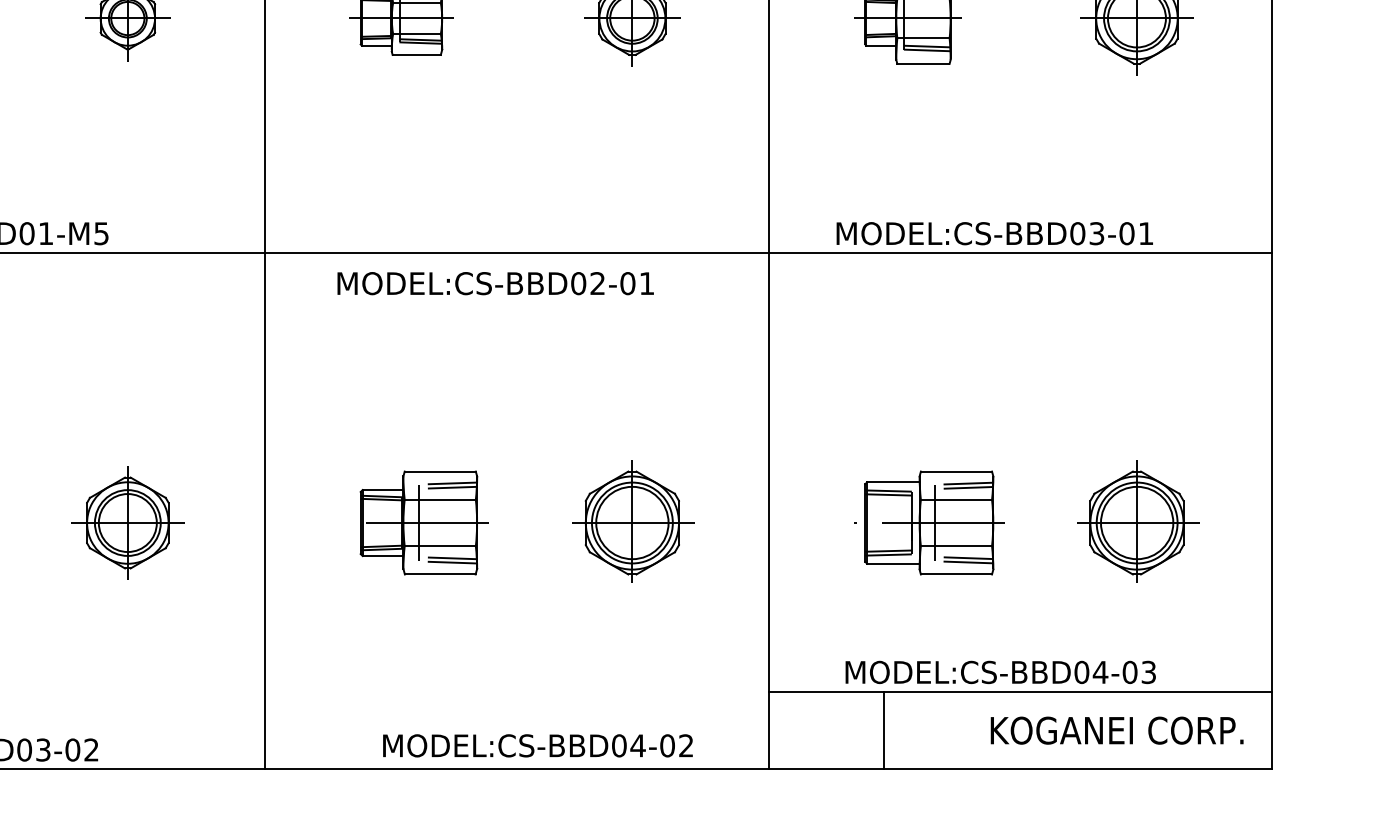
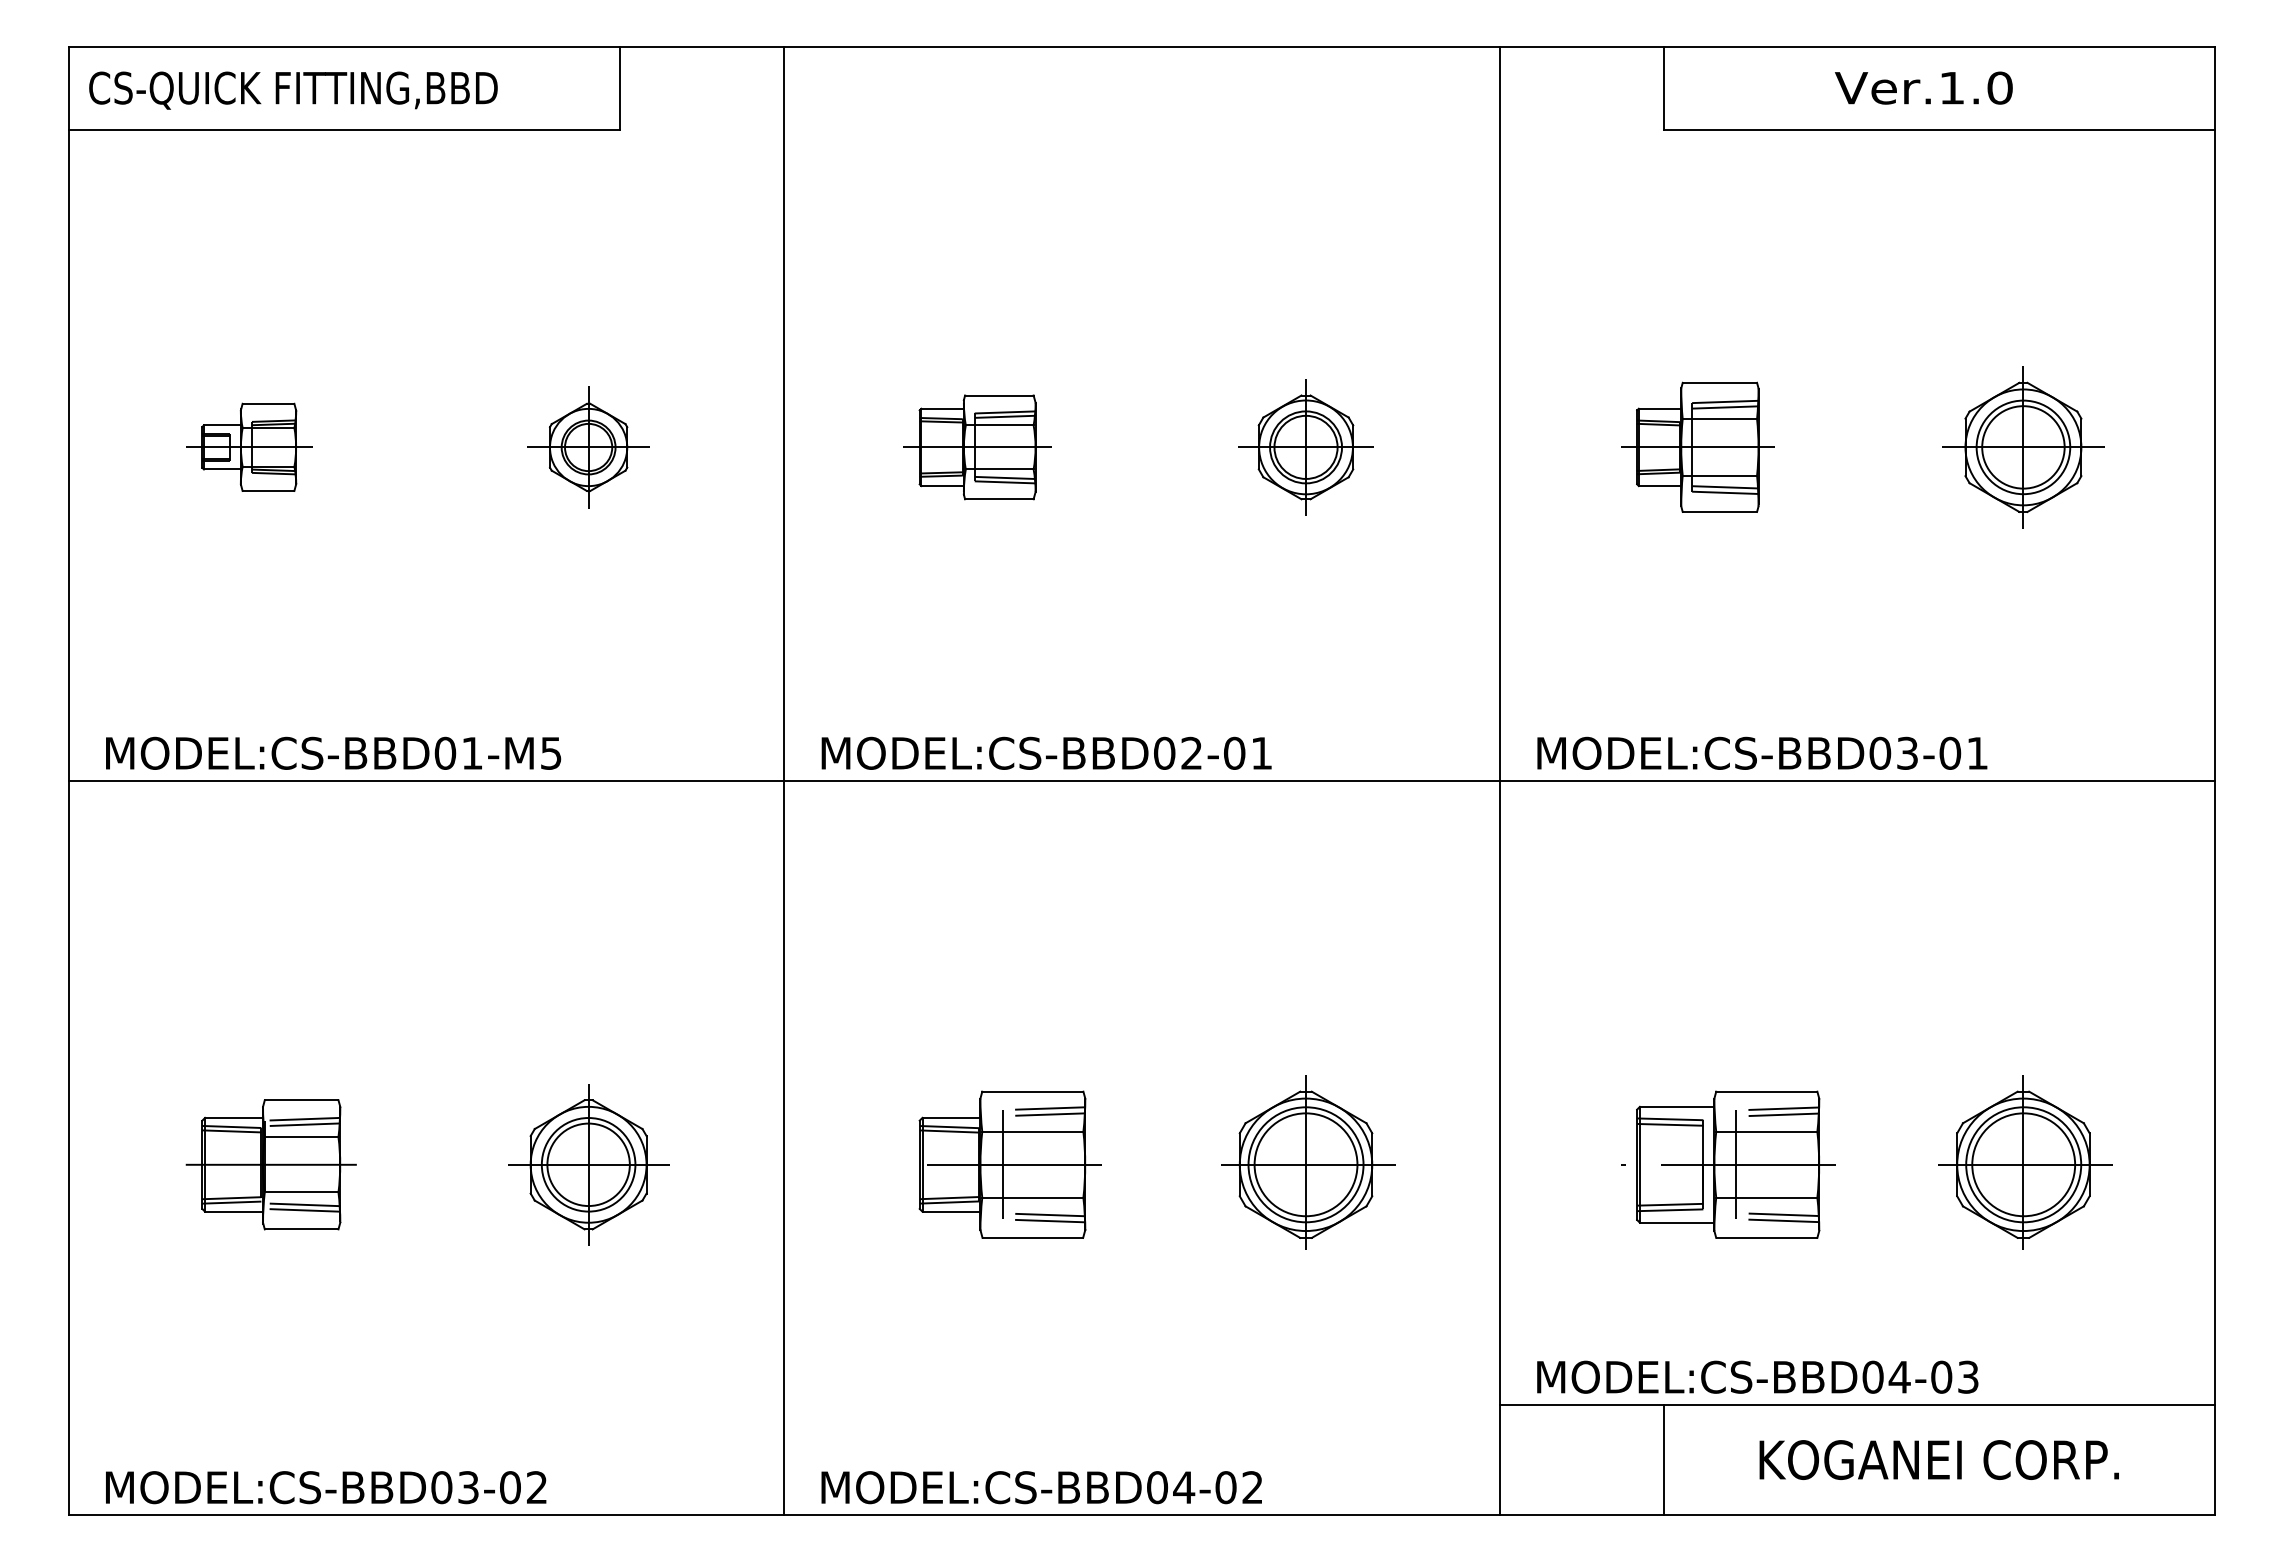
text: (994, 233) -> (1762, 752), moved
text: (495, 282) -> (1046, 752), moved
text: (1000, 671) -> (1757, 1376), moved
text: (1116, 730) -> (1938, 1459), moved
text: (537, 745) -> (1041, 1487), moved

